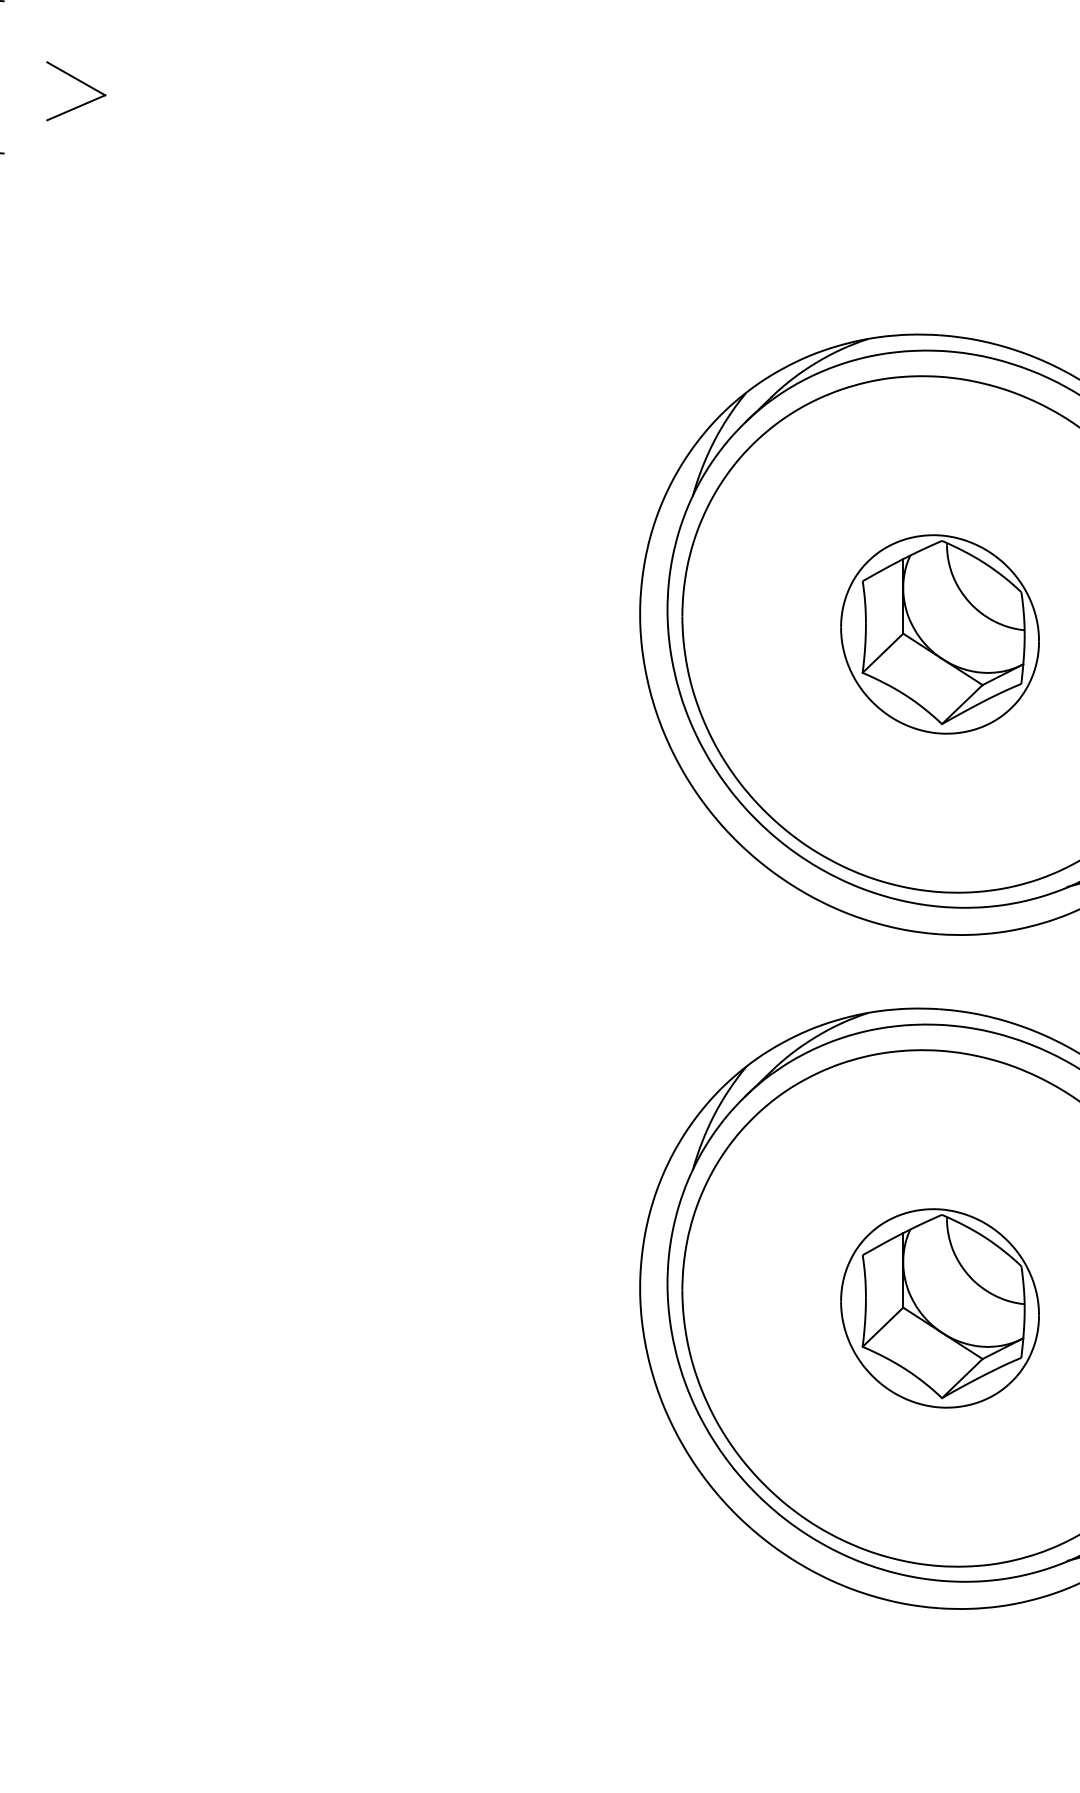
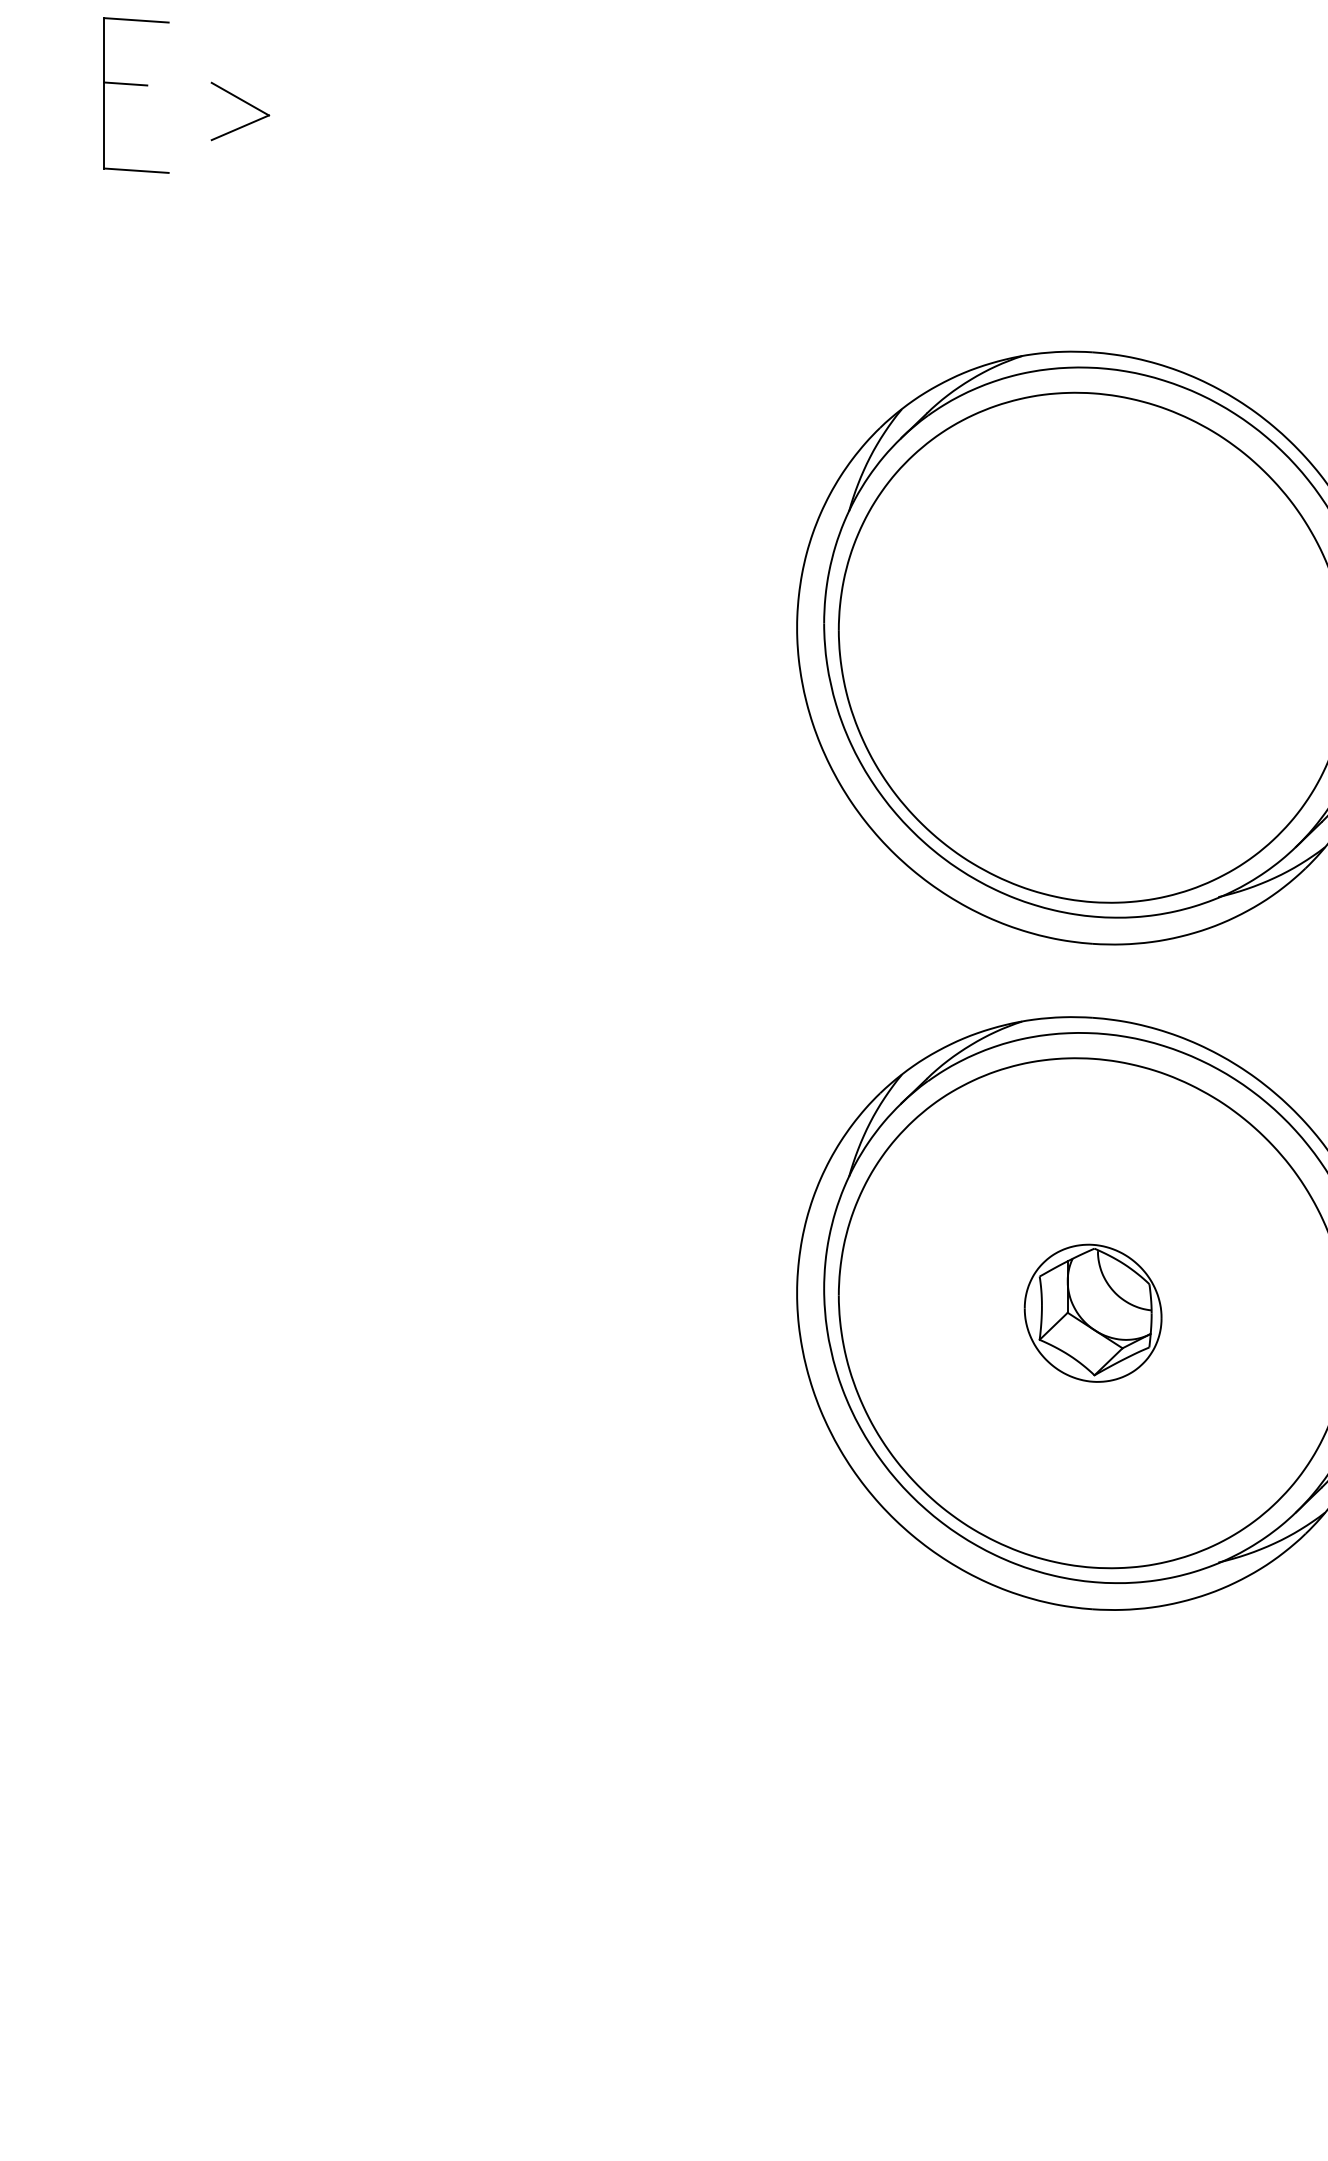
part: (939, 634) -> (1092, 647), removed
part: (939, 1308) -> (1092, 1313), size x0.7

